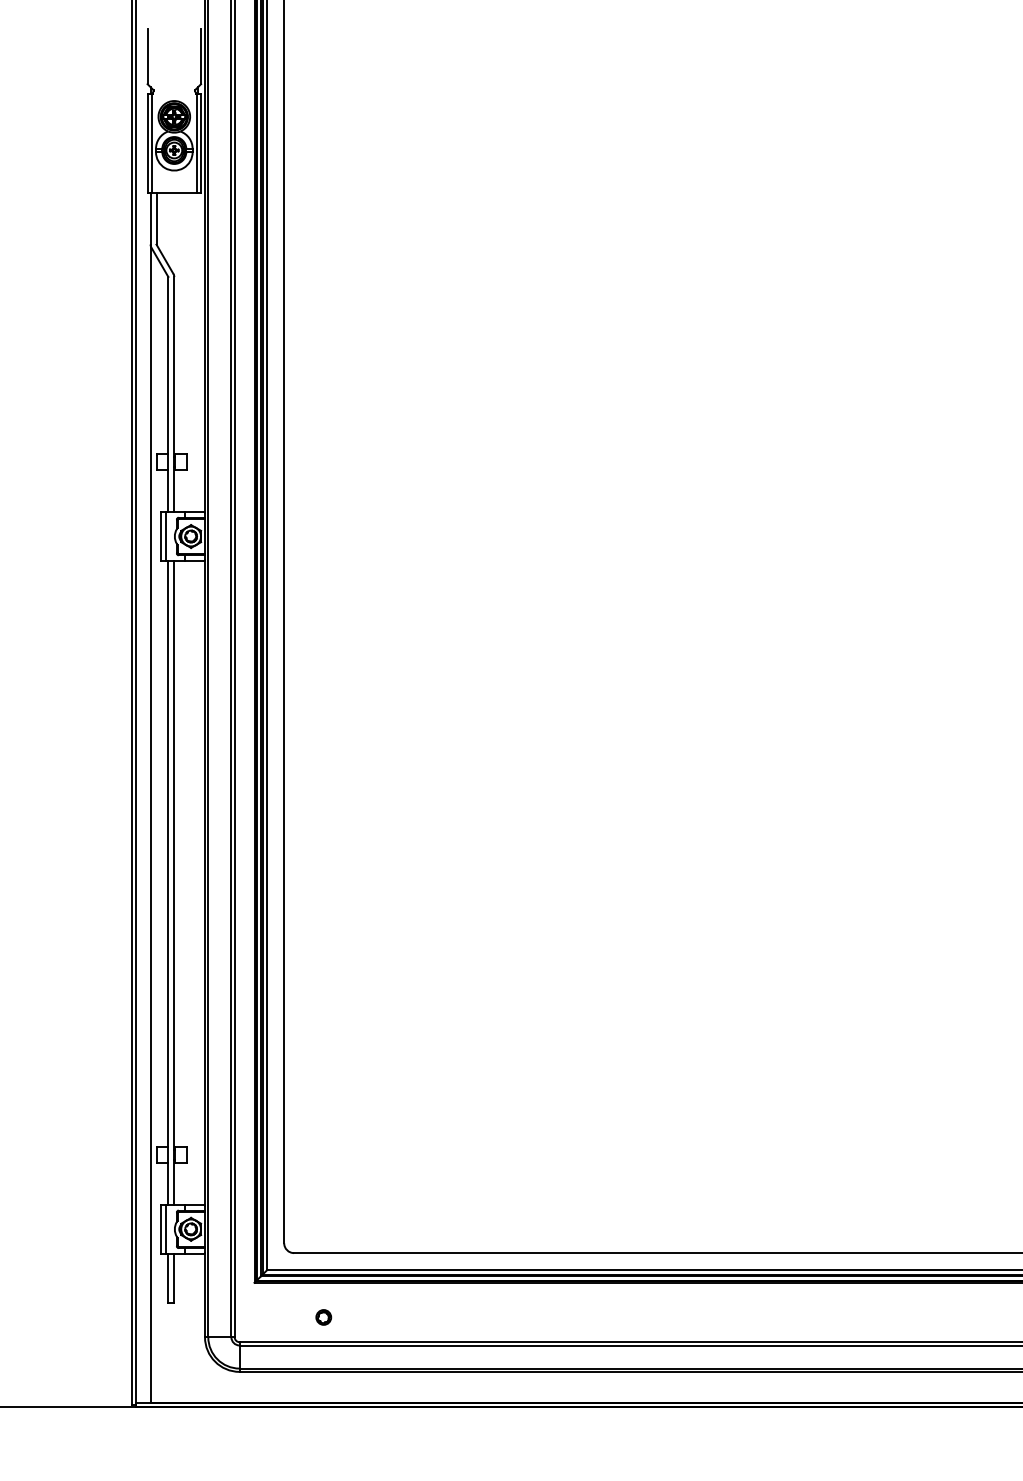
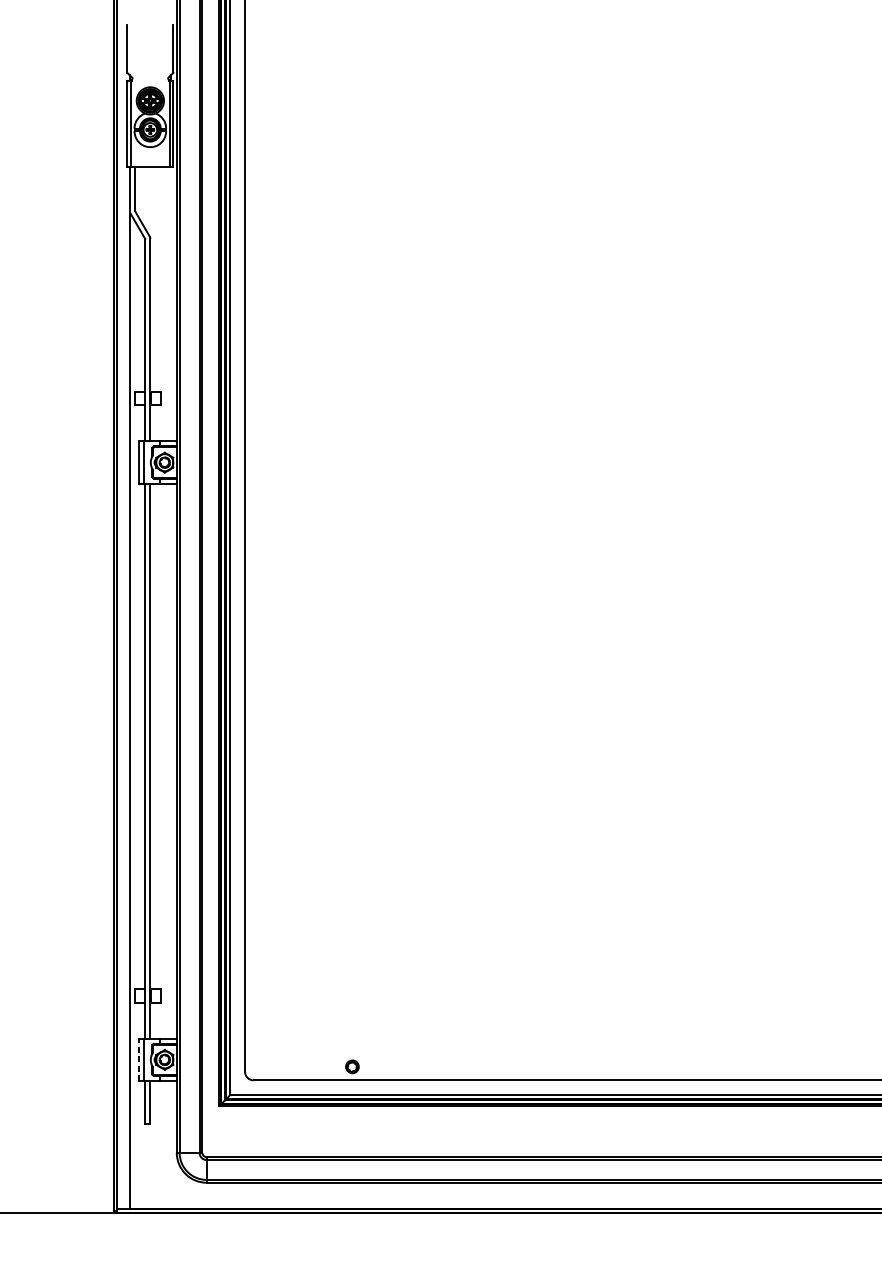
line: (161, 1229) -> (139, 1060), solid -> dashed
part: (323, 1317) -> (352, 1066), moved

